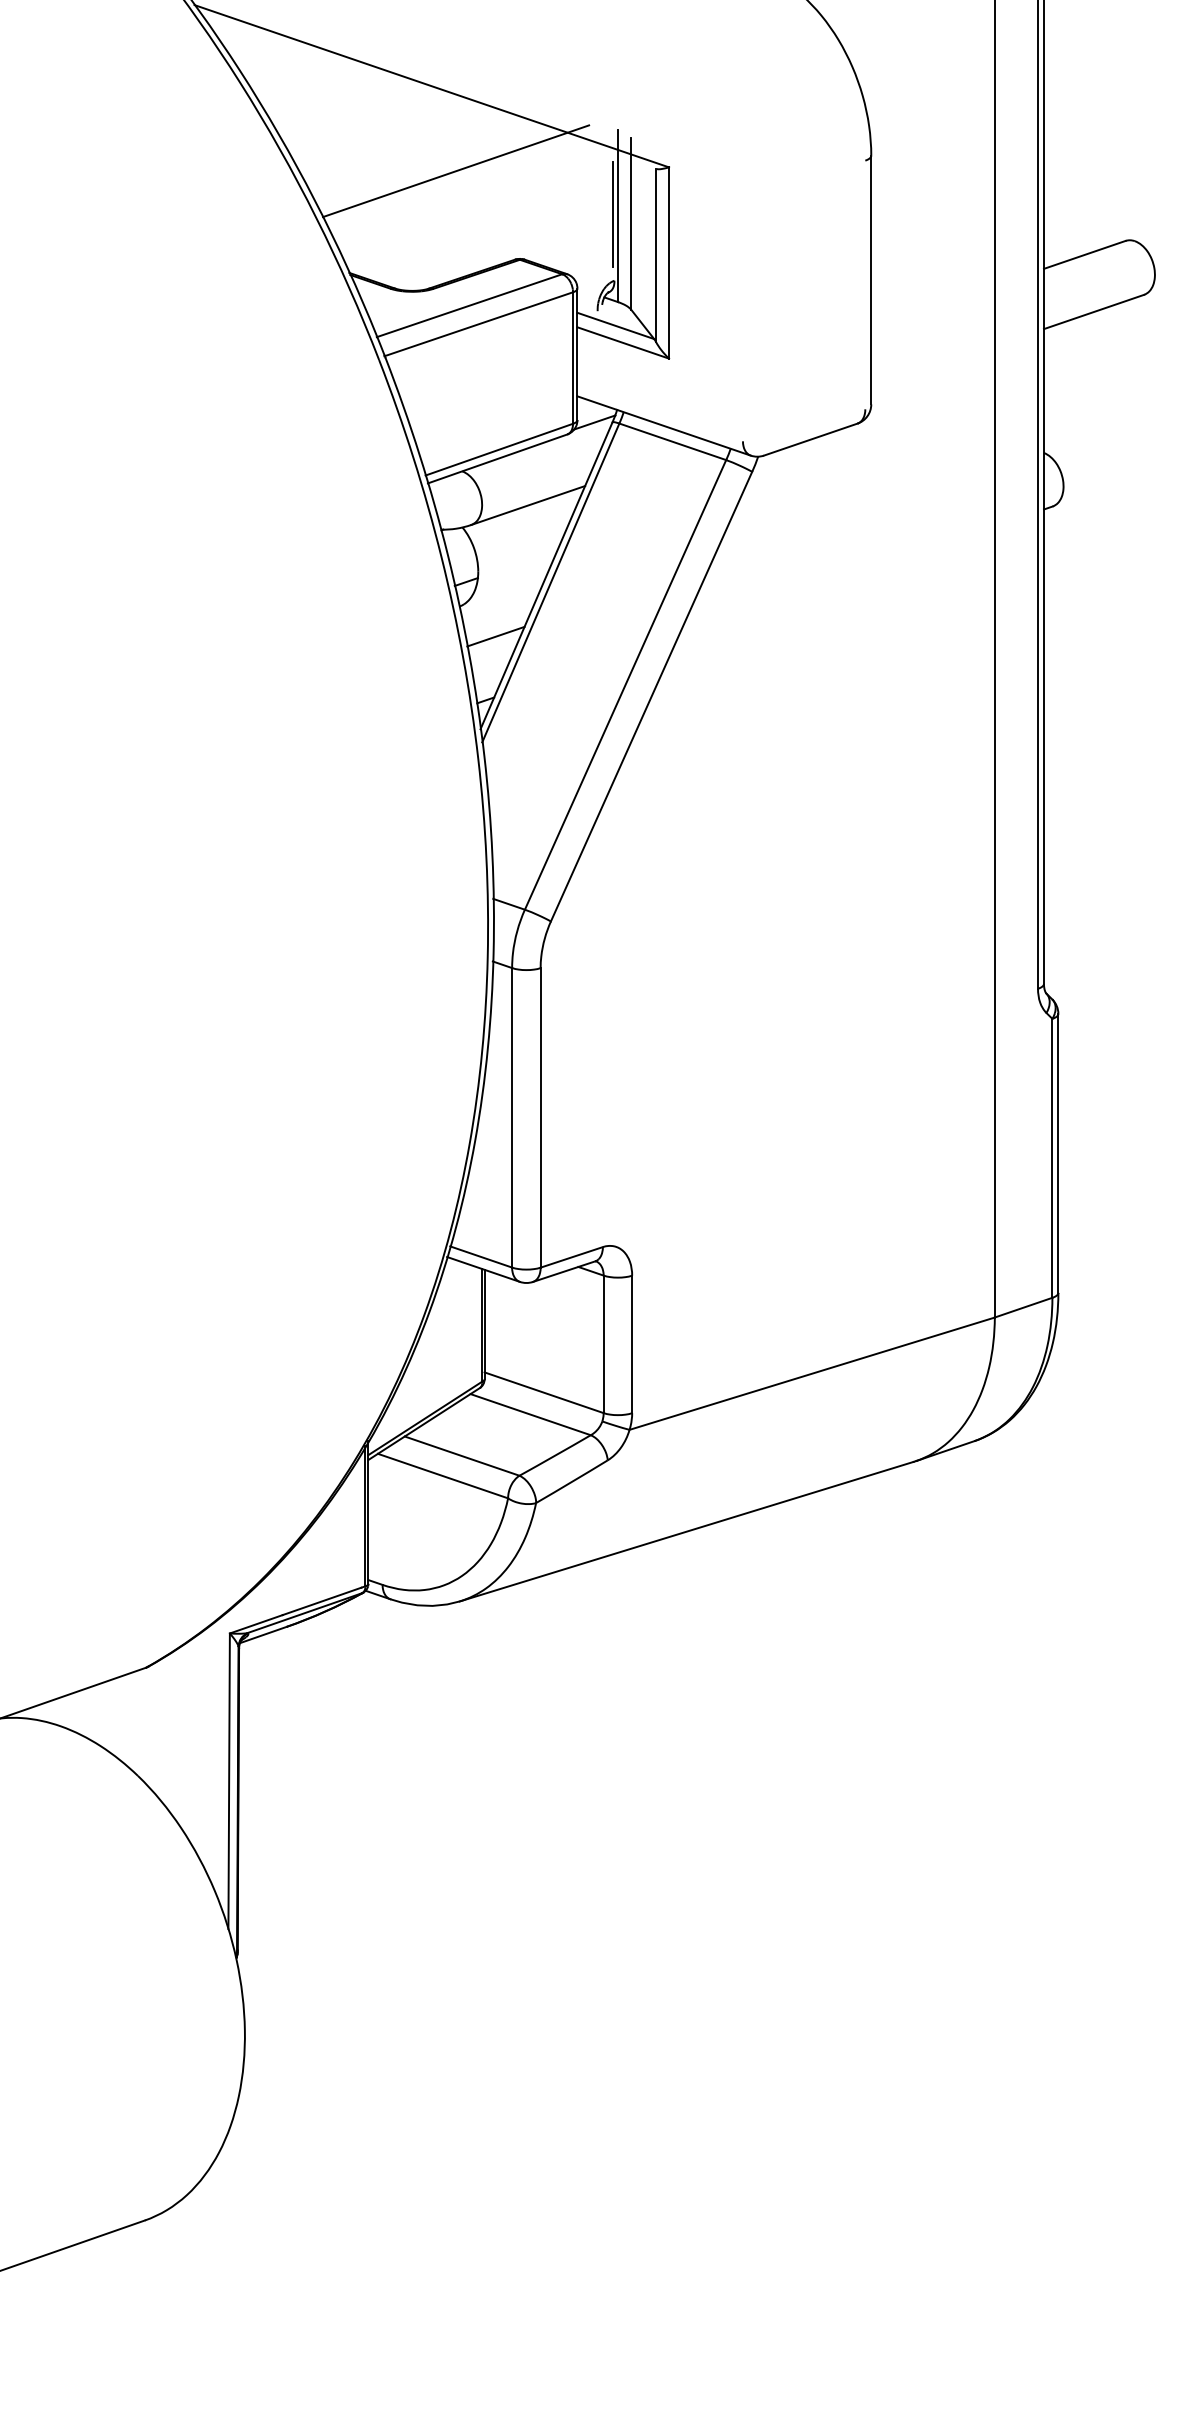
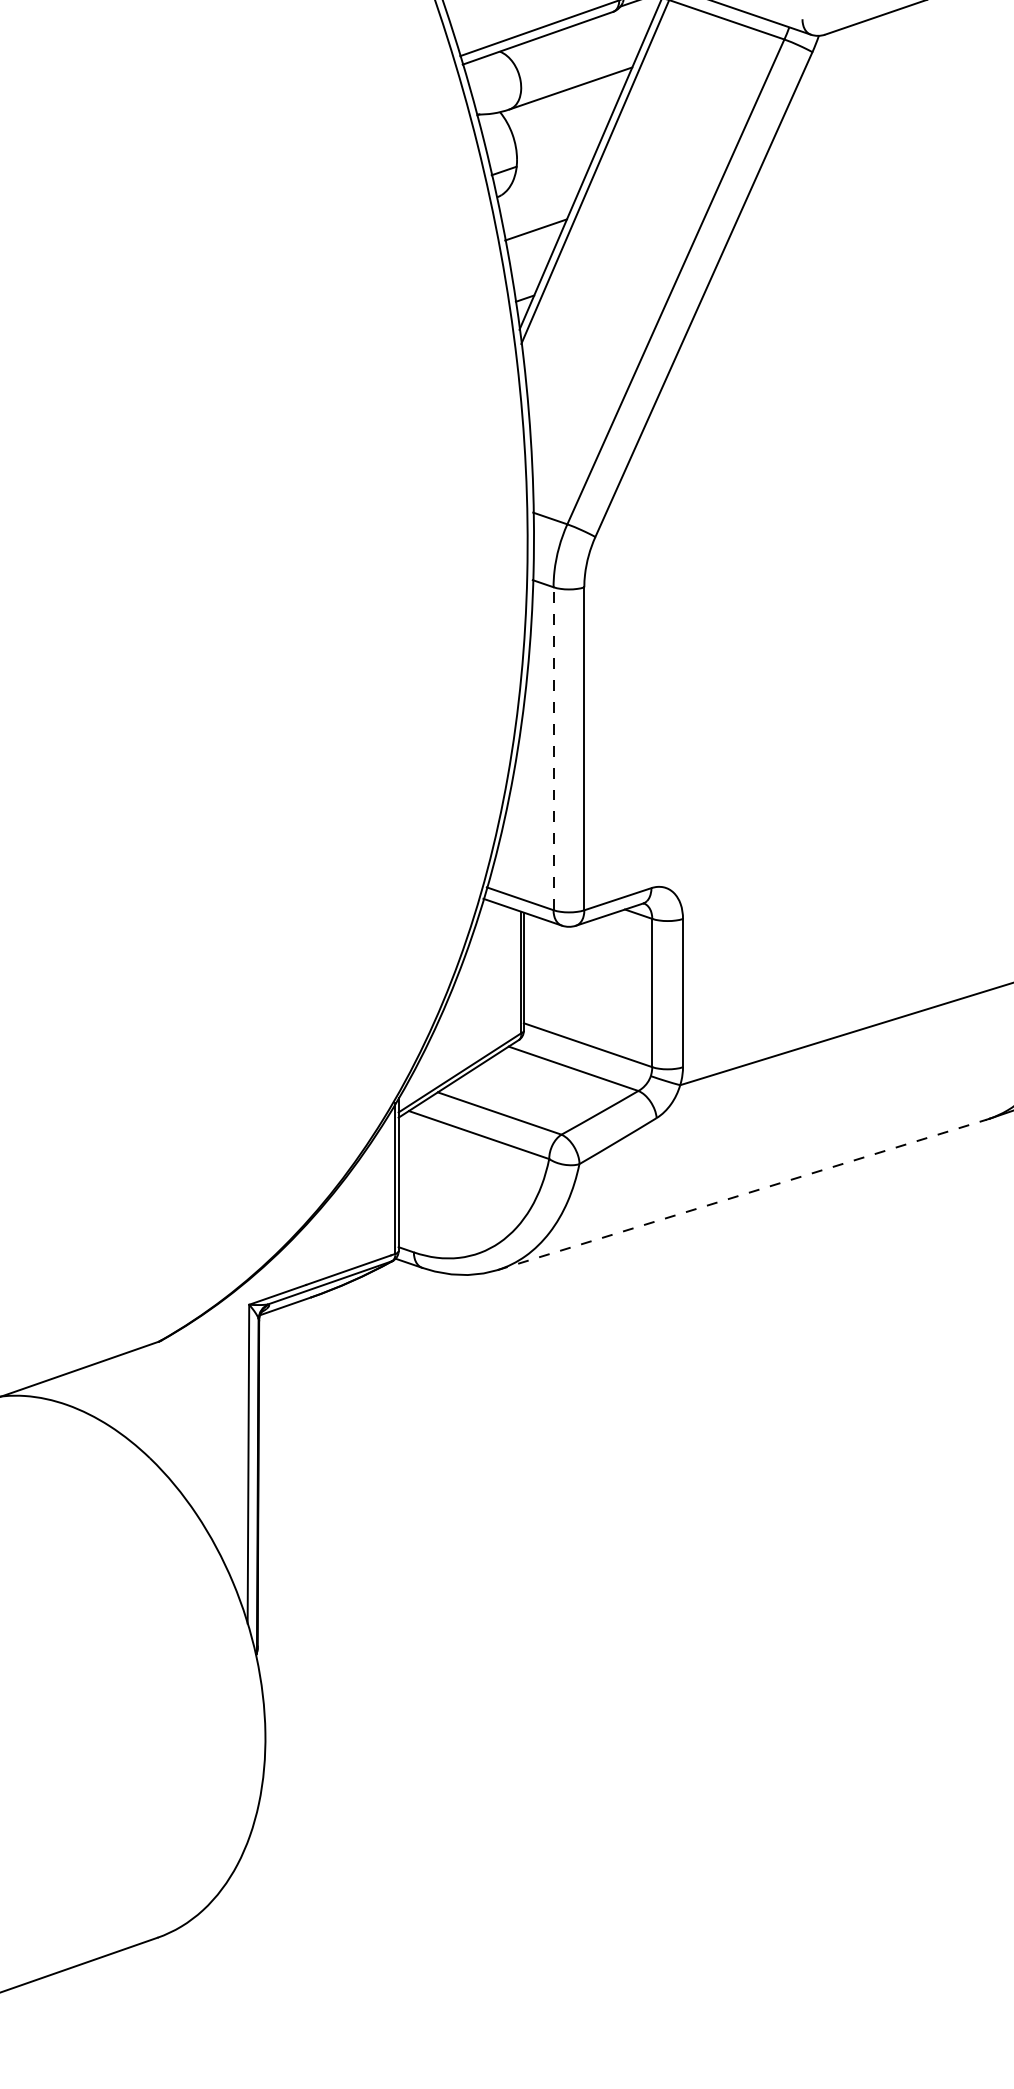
line: (512, 1117) -> (553, 748), solid -> dashed
line: (687, 1531) -> (742, 1194), solid -> dashed

